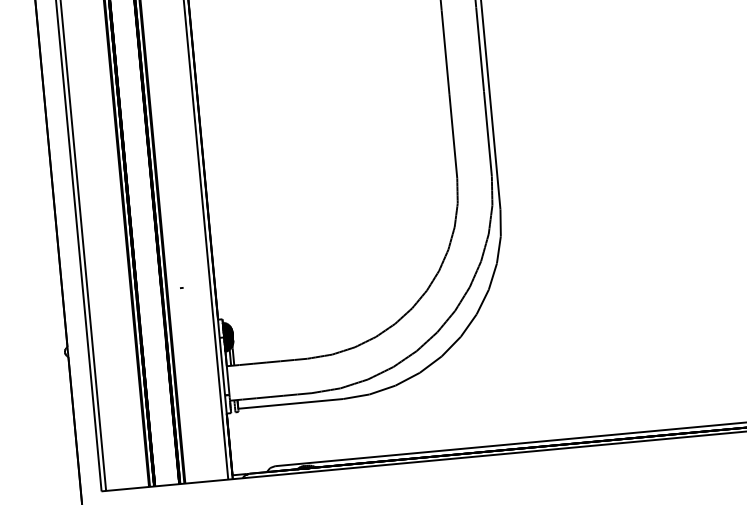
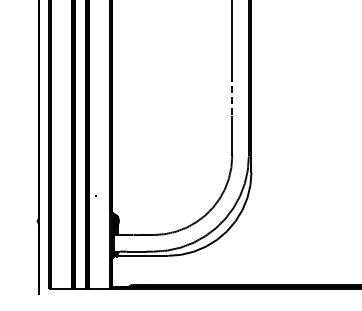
line: (446, 52) -> (232, 95), solid -> dashed

